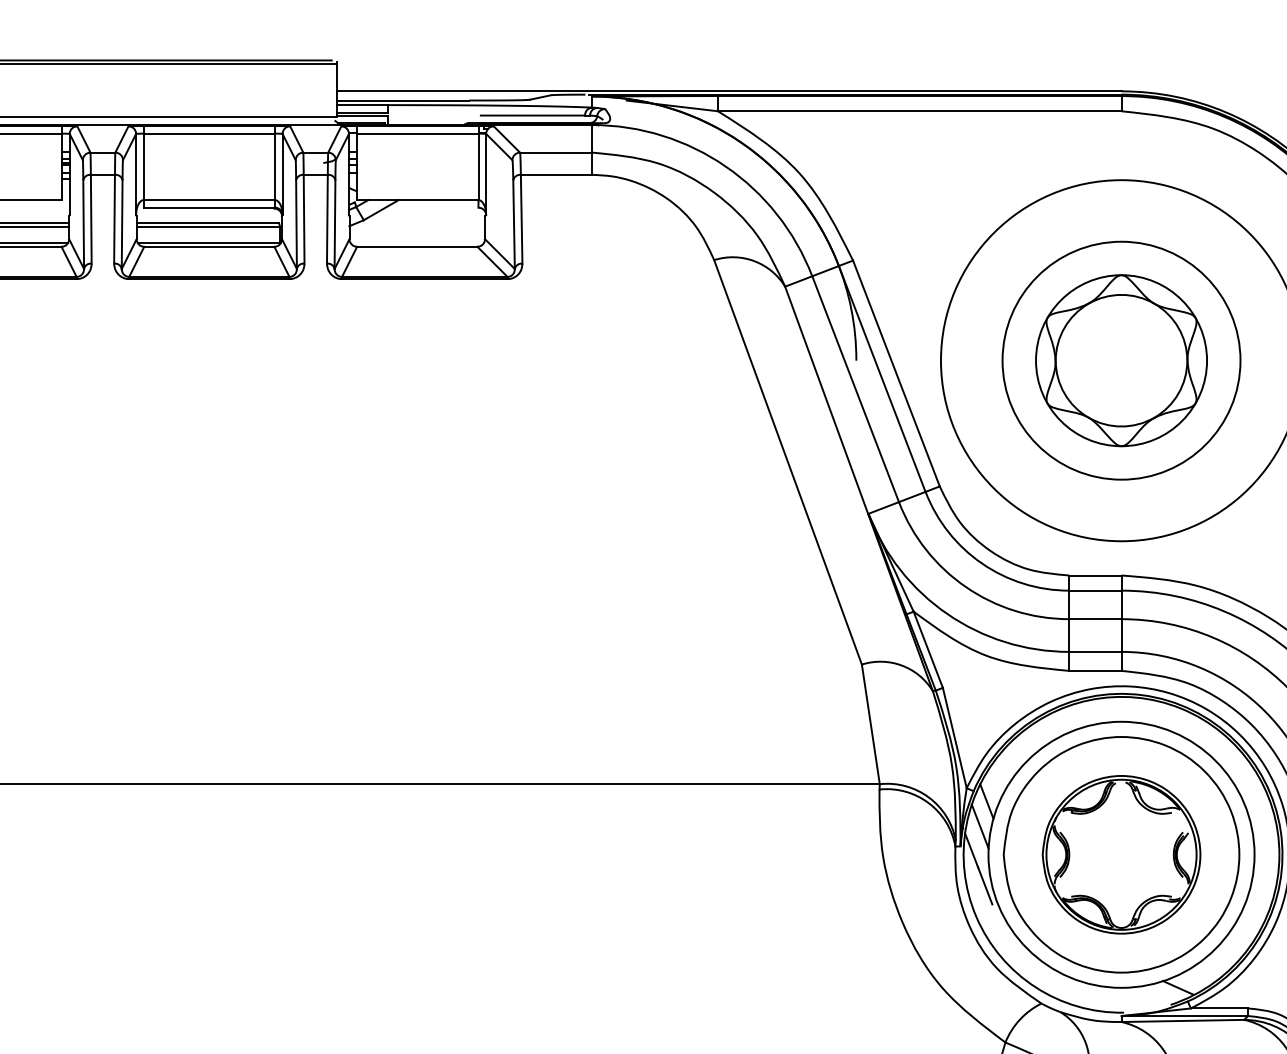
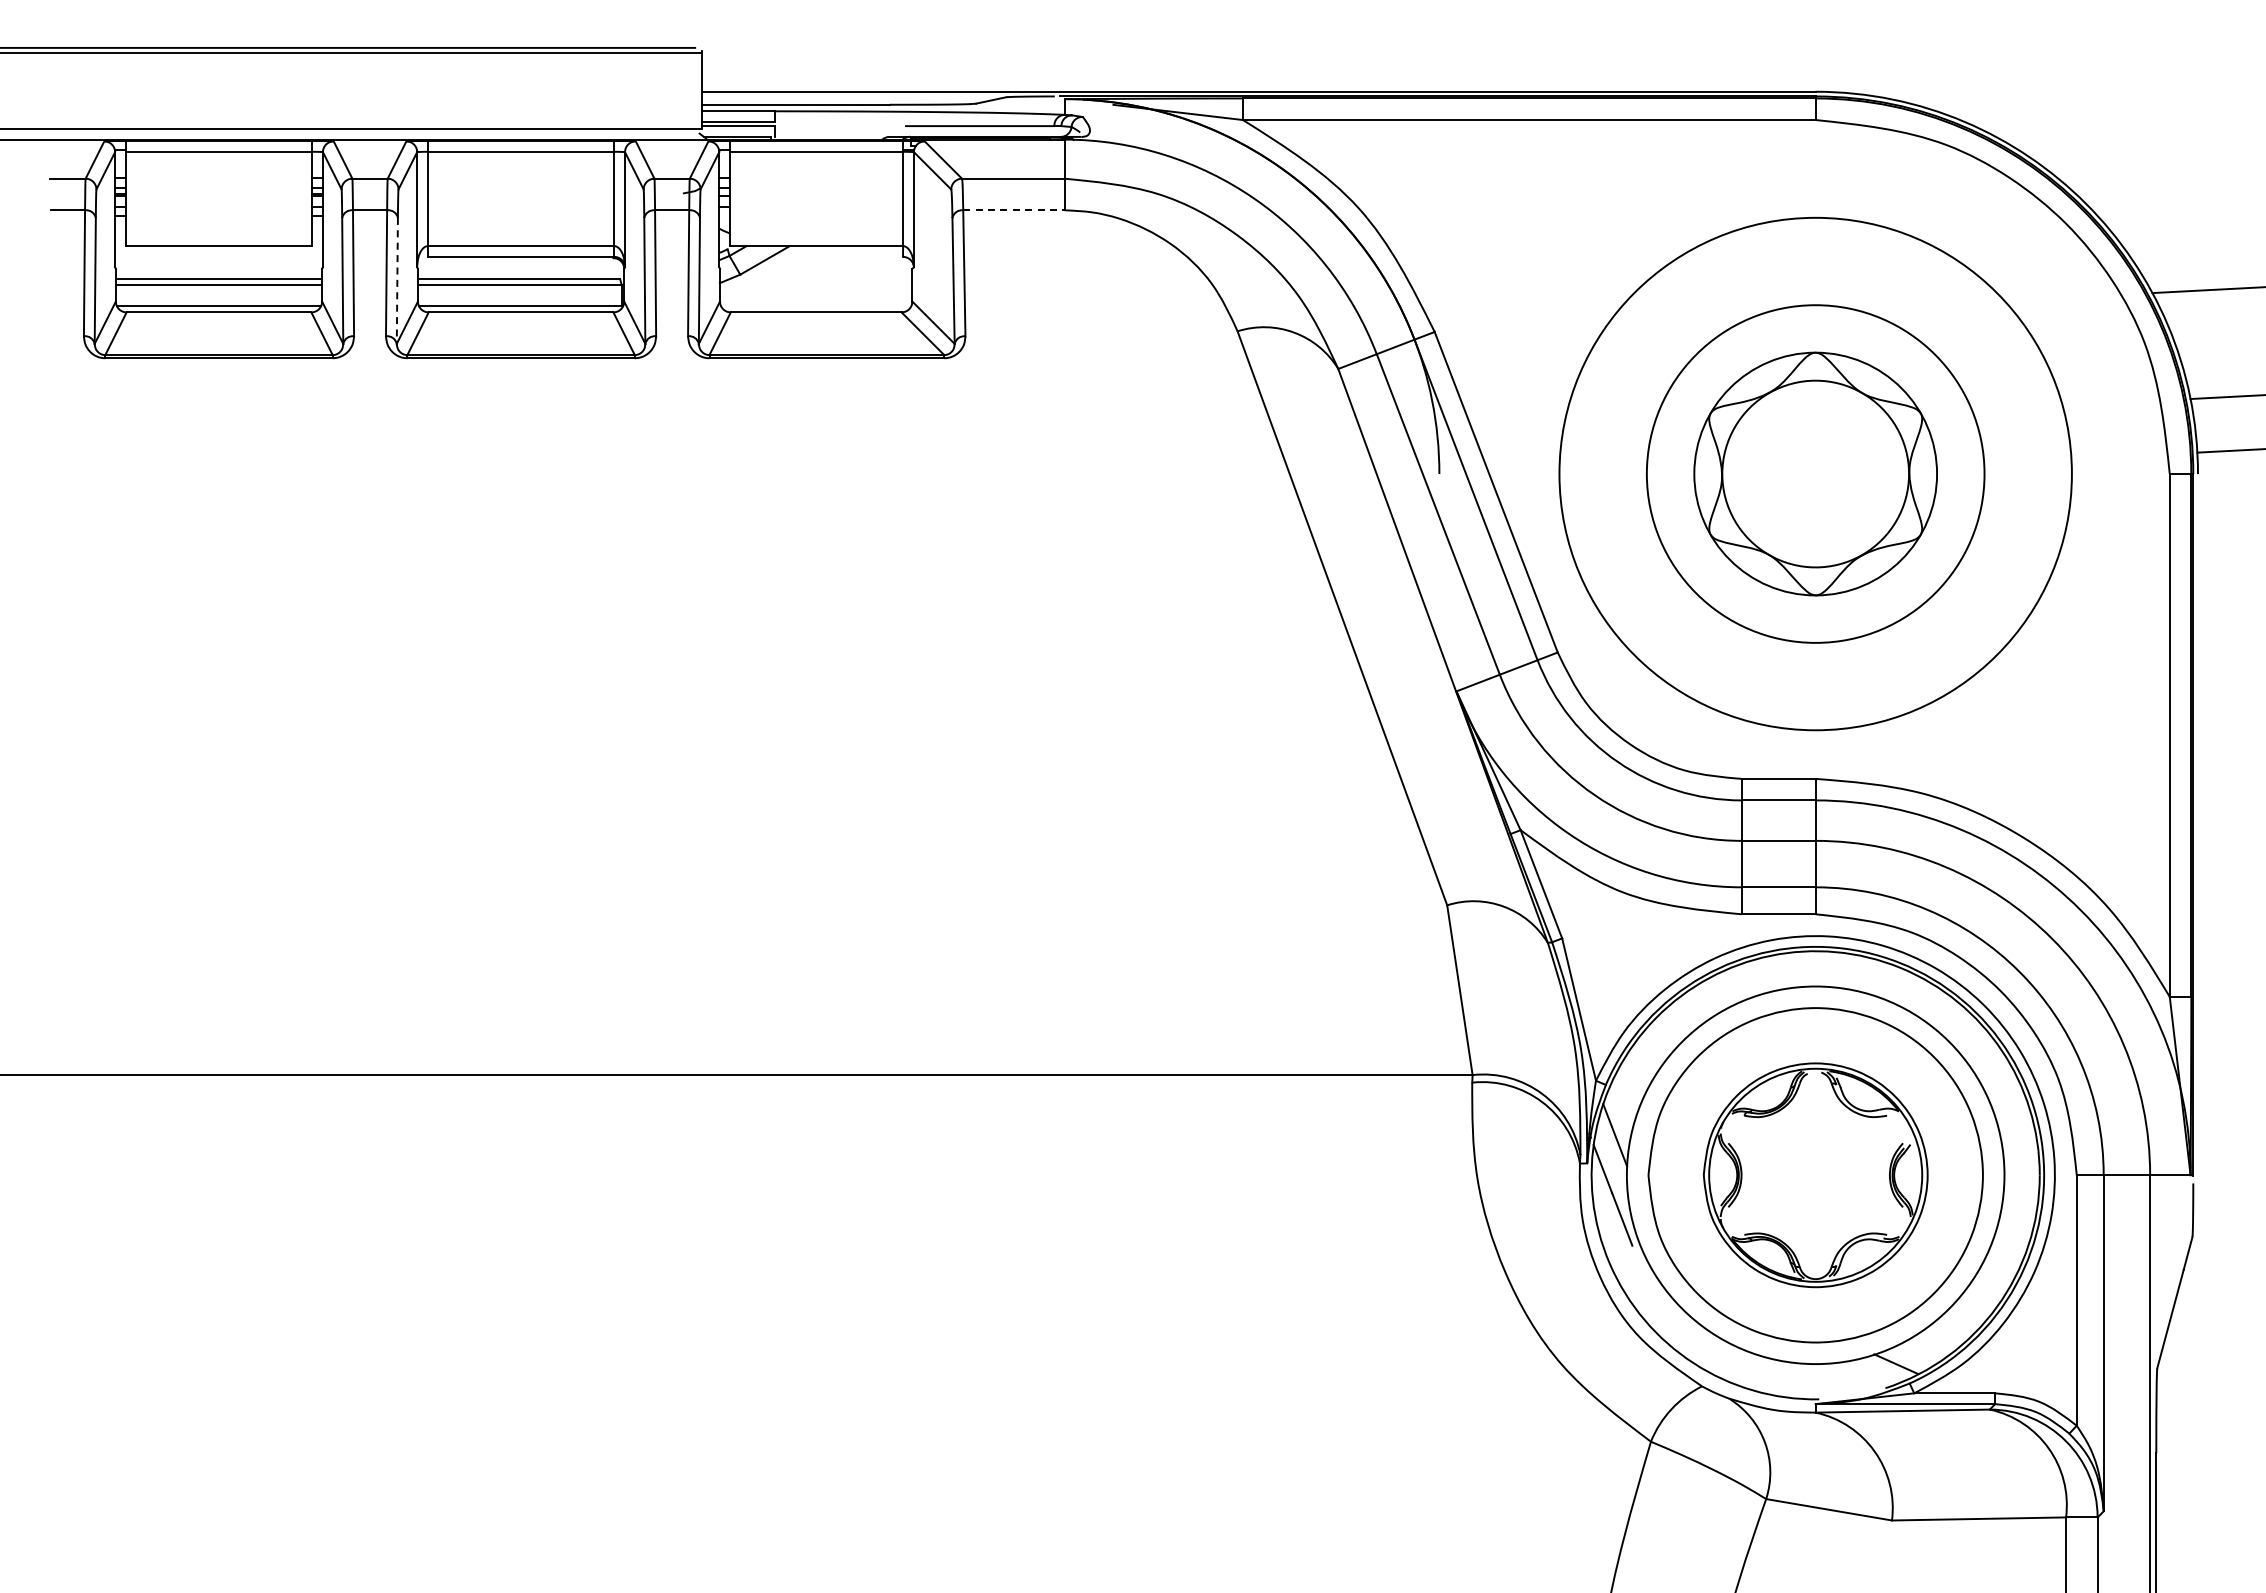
line: (556, 175) -> (1013, 210), solid -> dashed
line: (122, 224) -> (397, 280), solid -> dashed
line: (986, 801) -> (1624, 1099), removed

